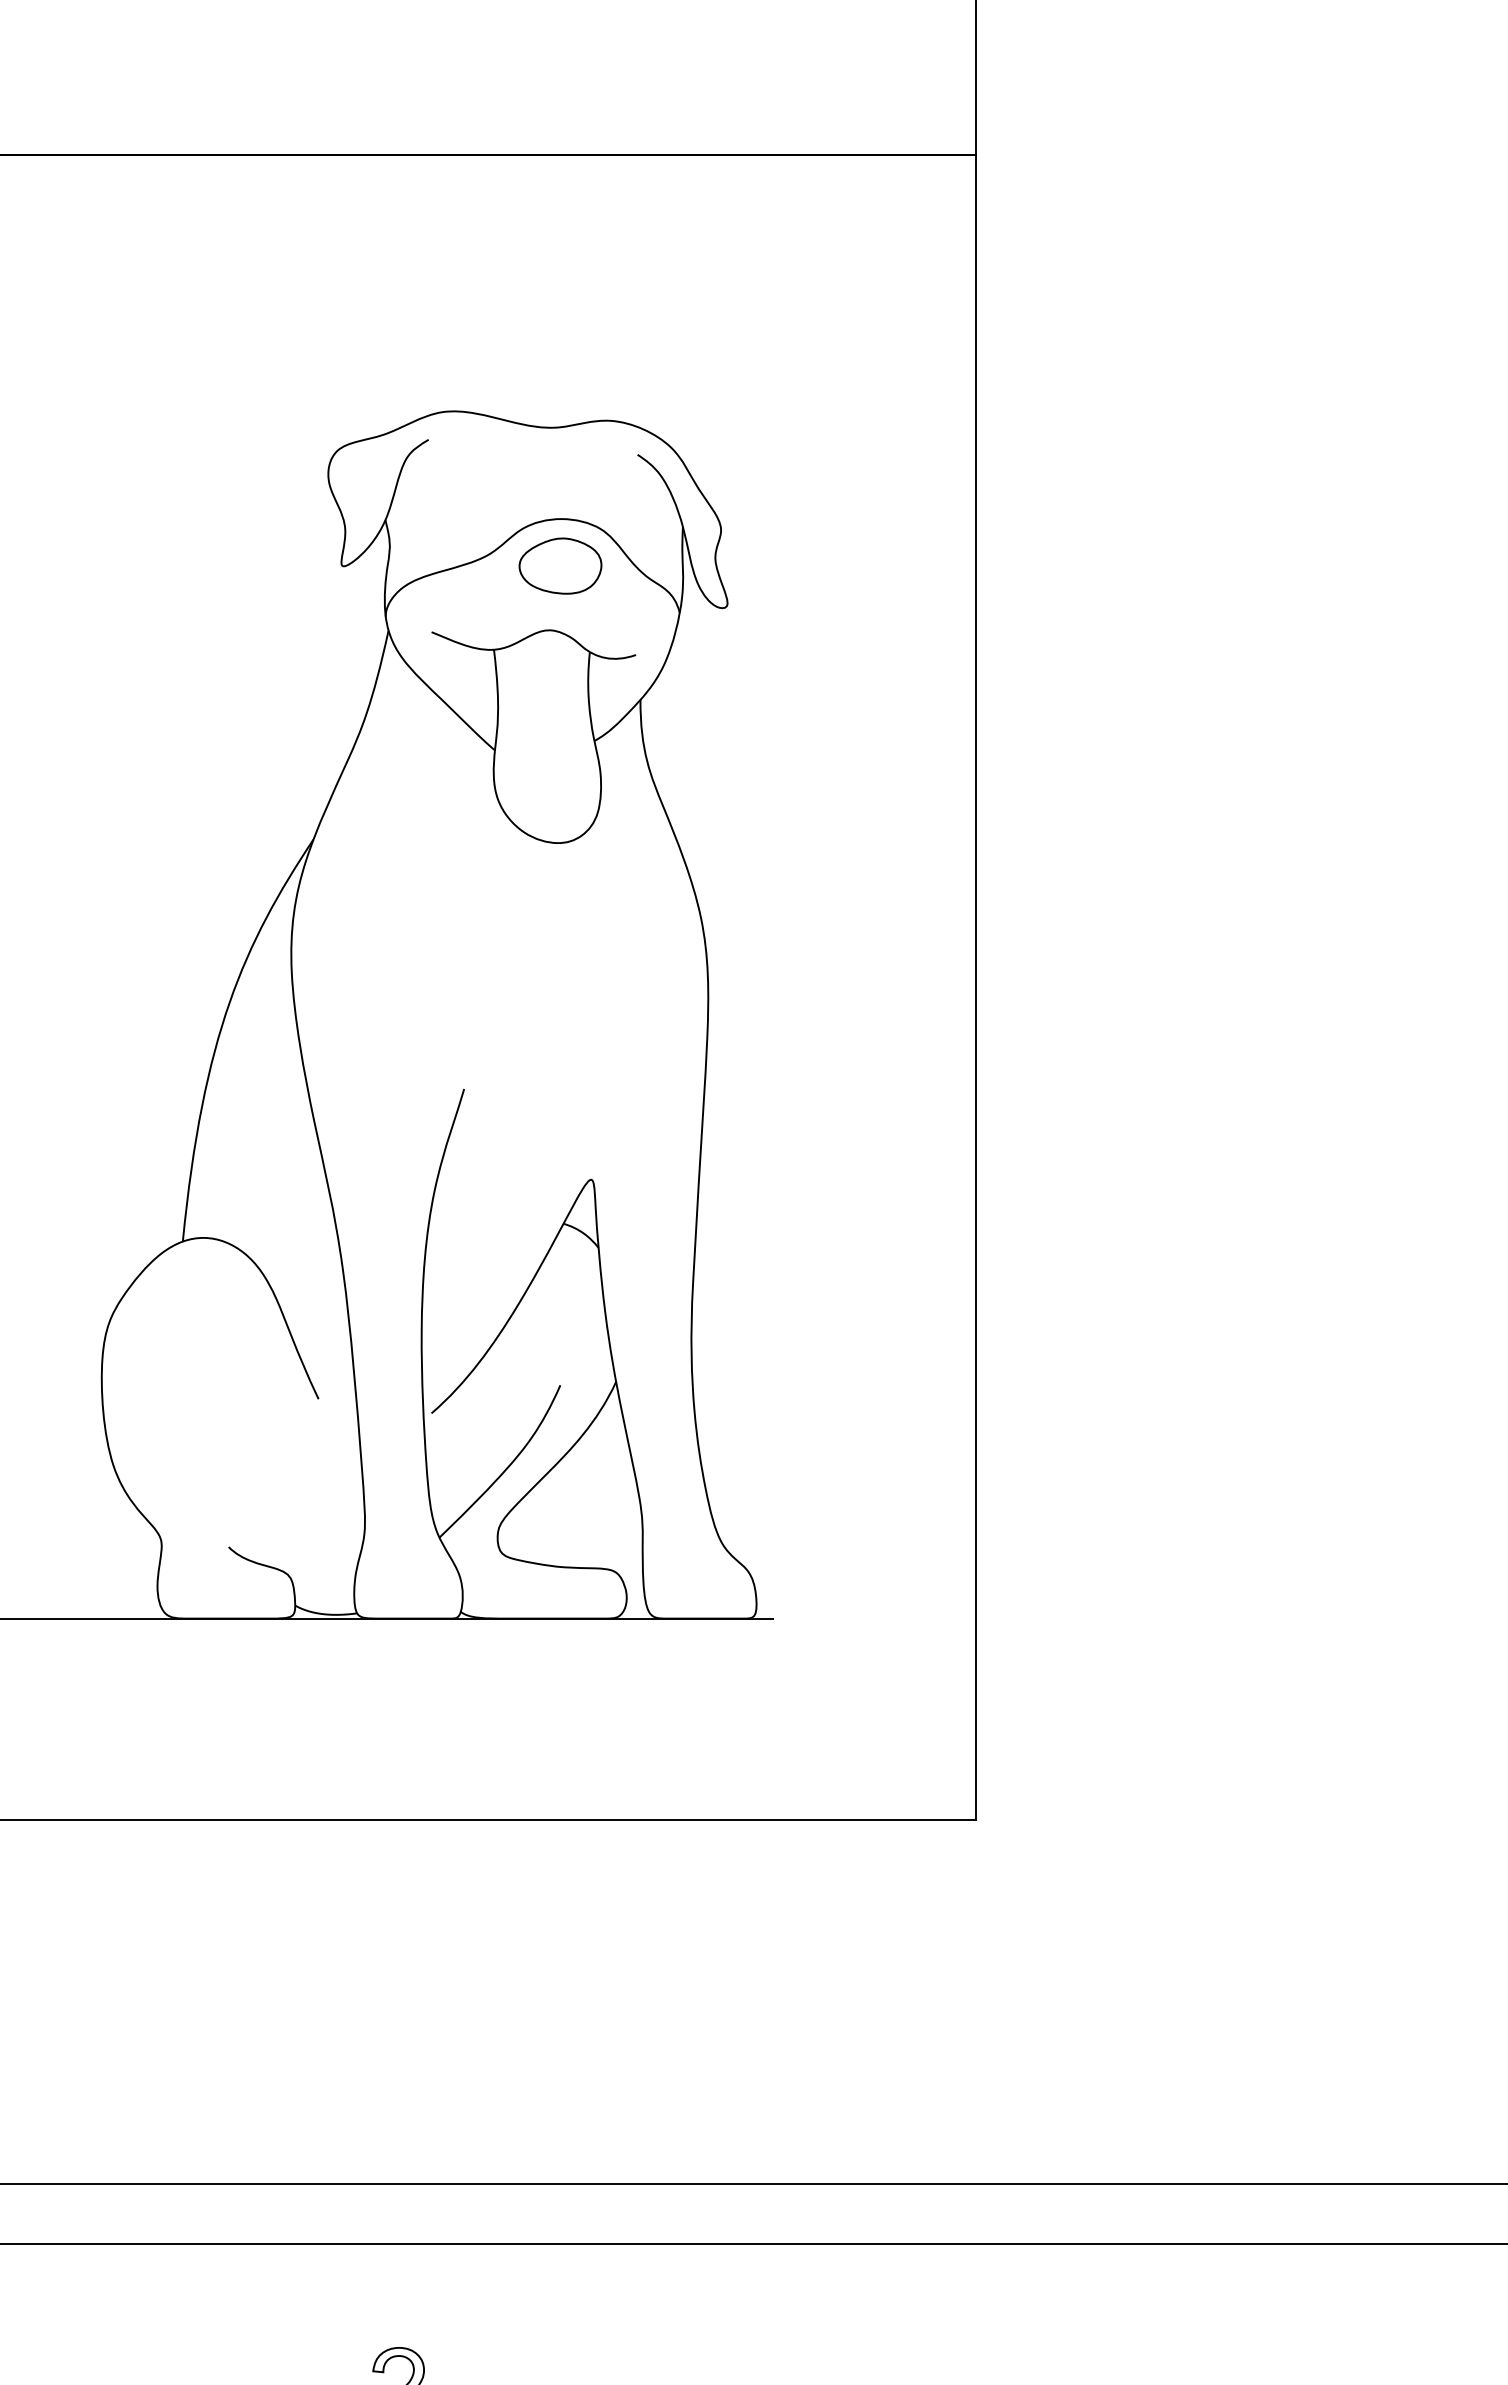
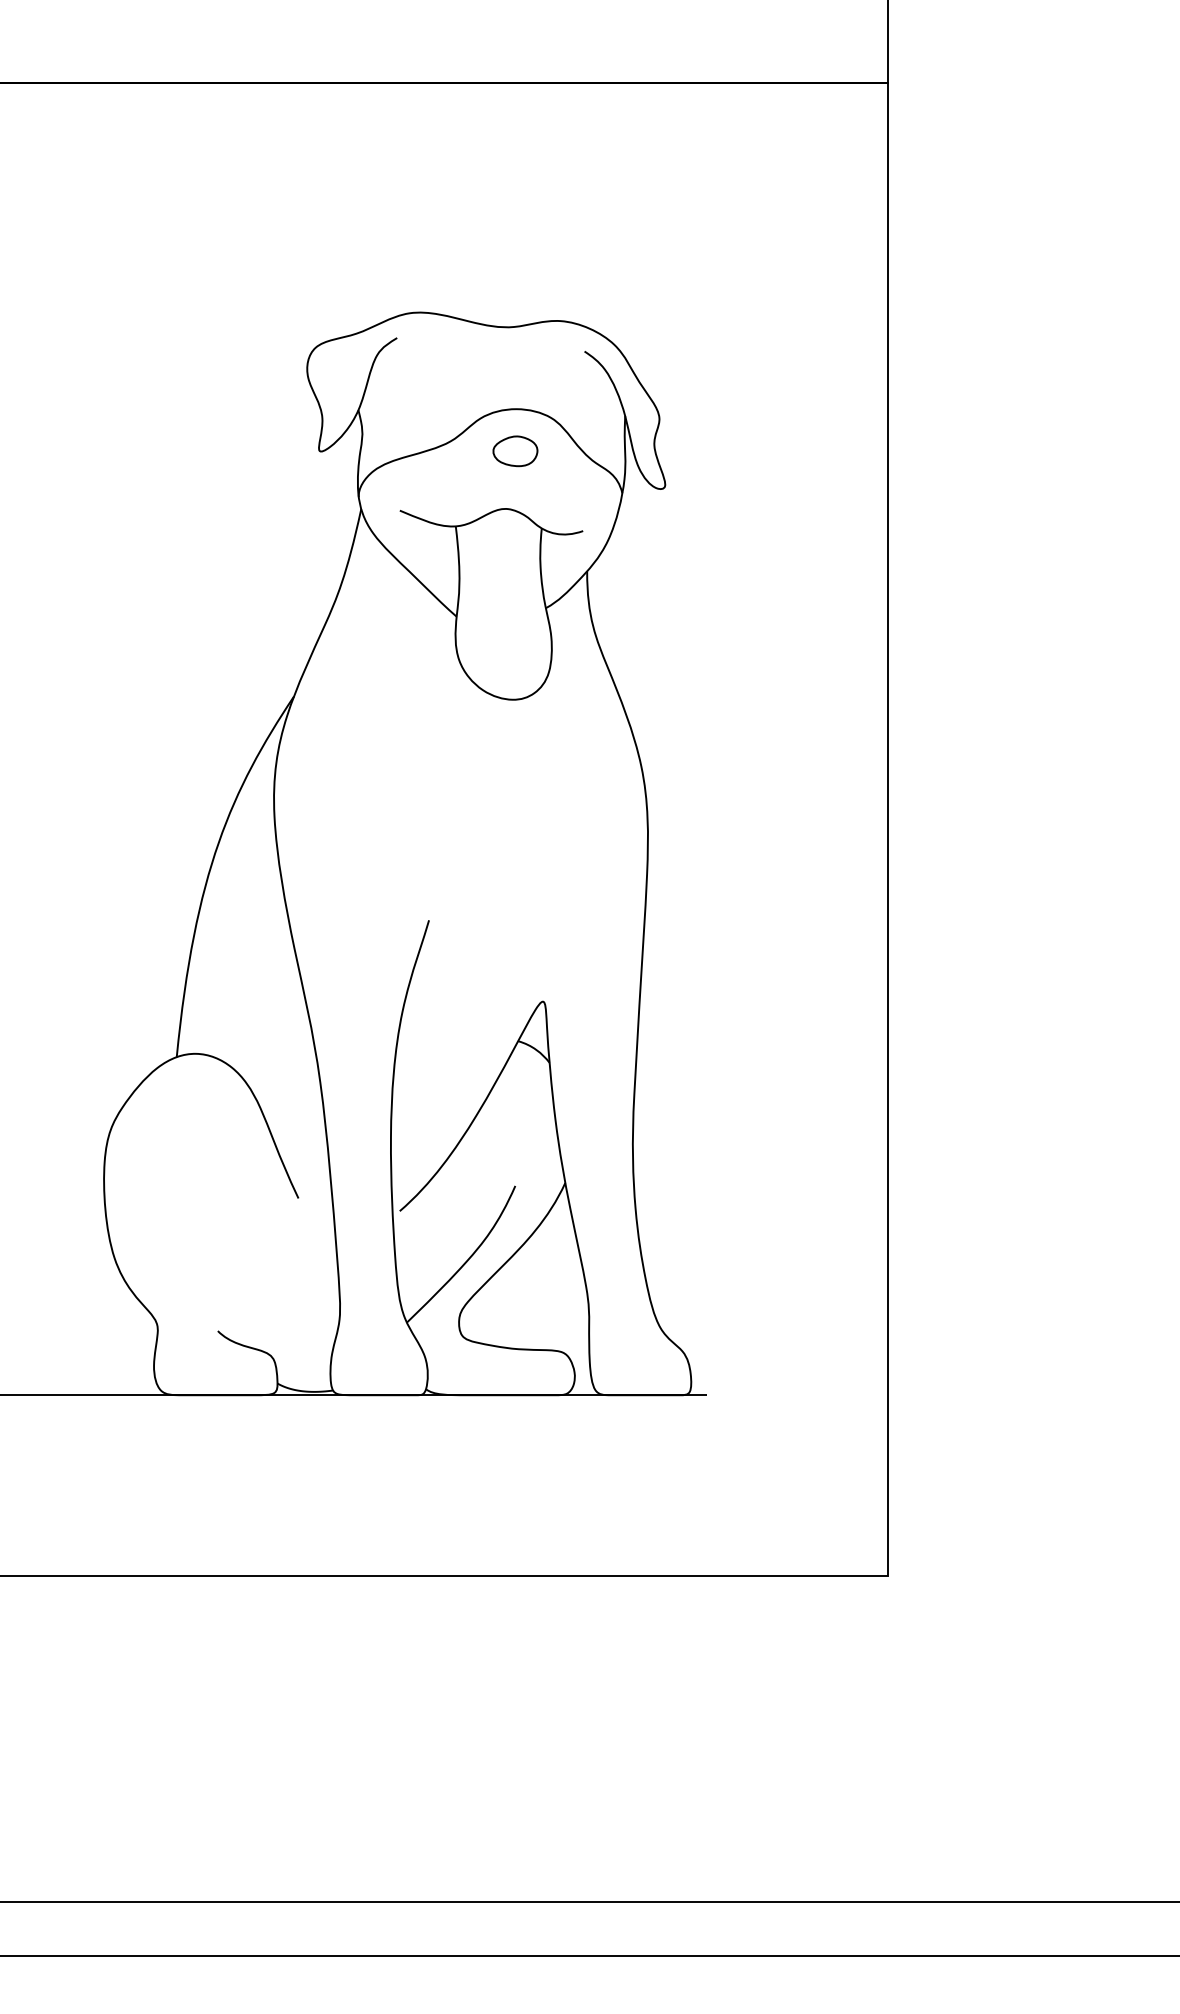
part: (560, 565) -> (515, 450), size x0.6

